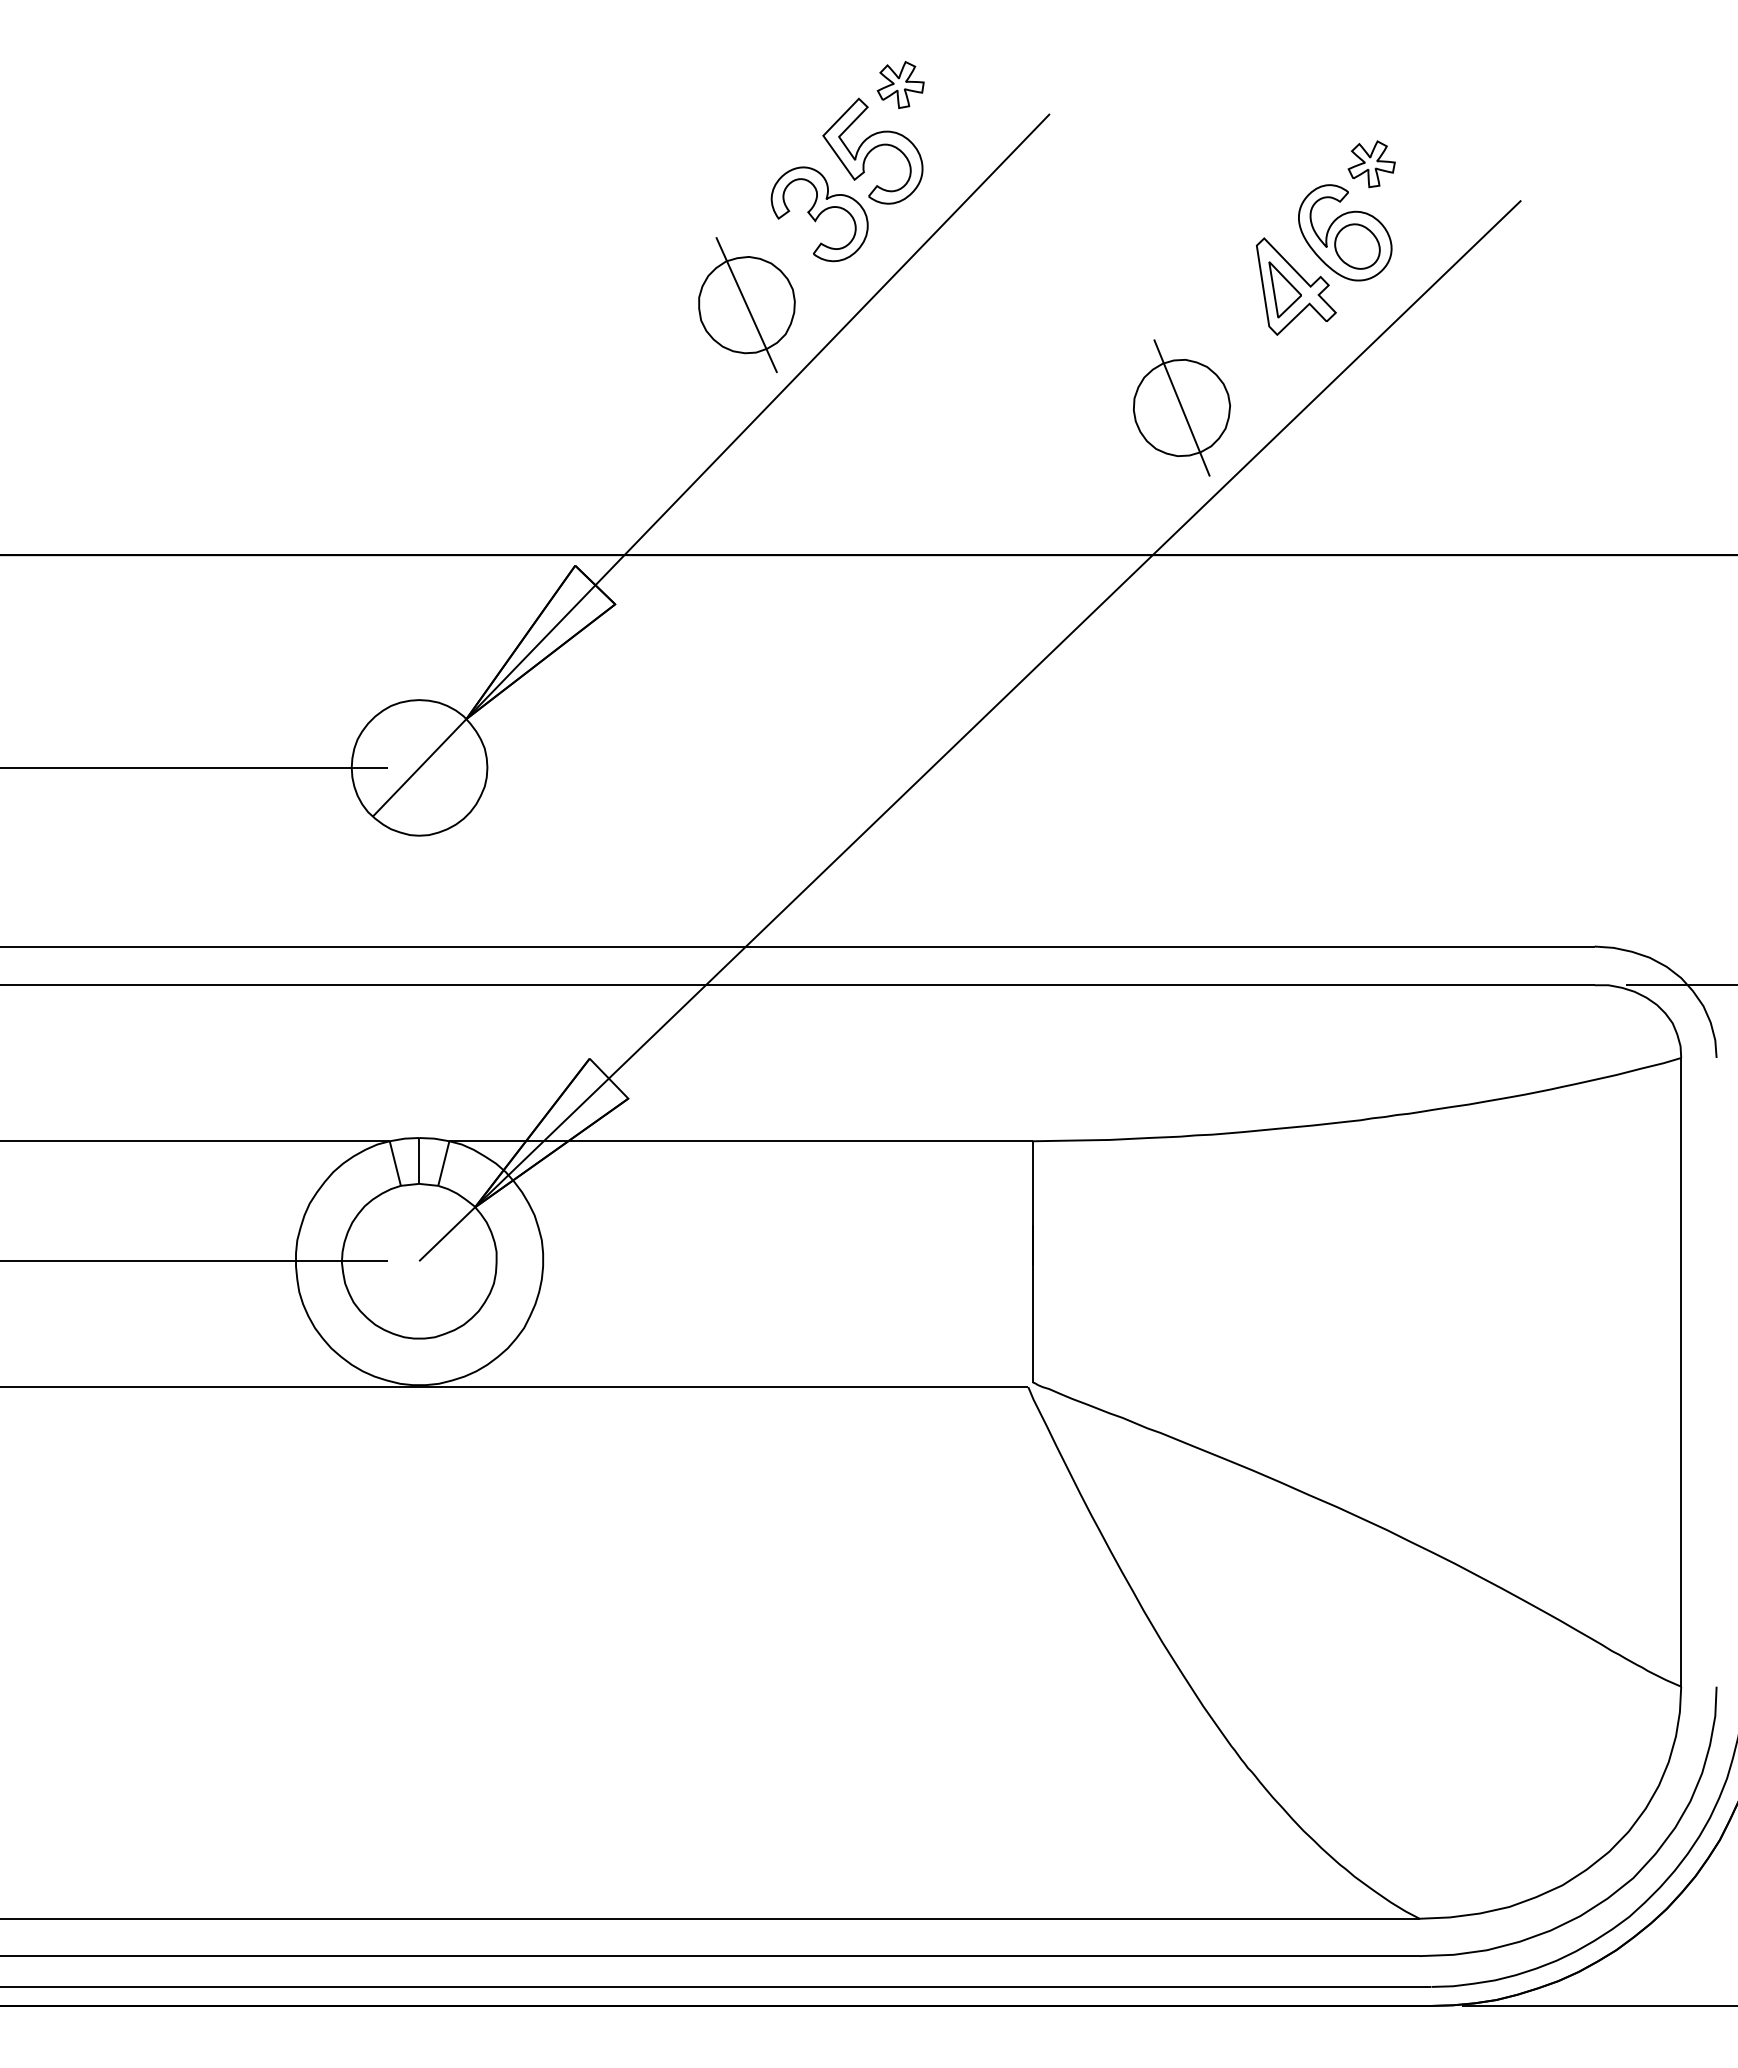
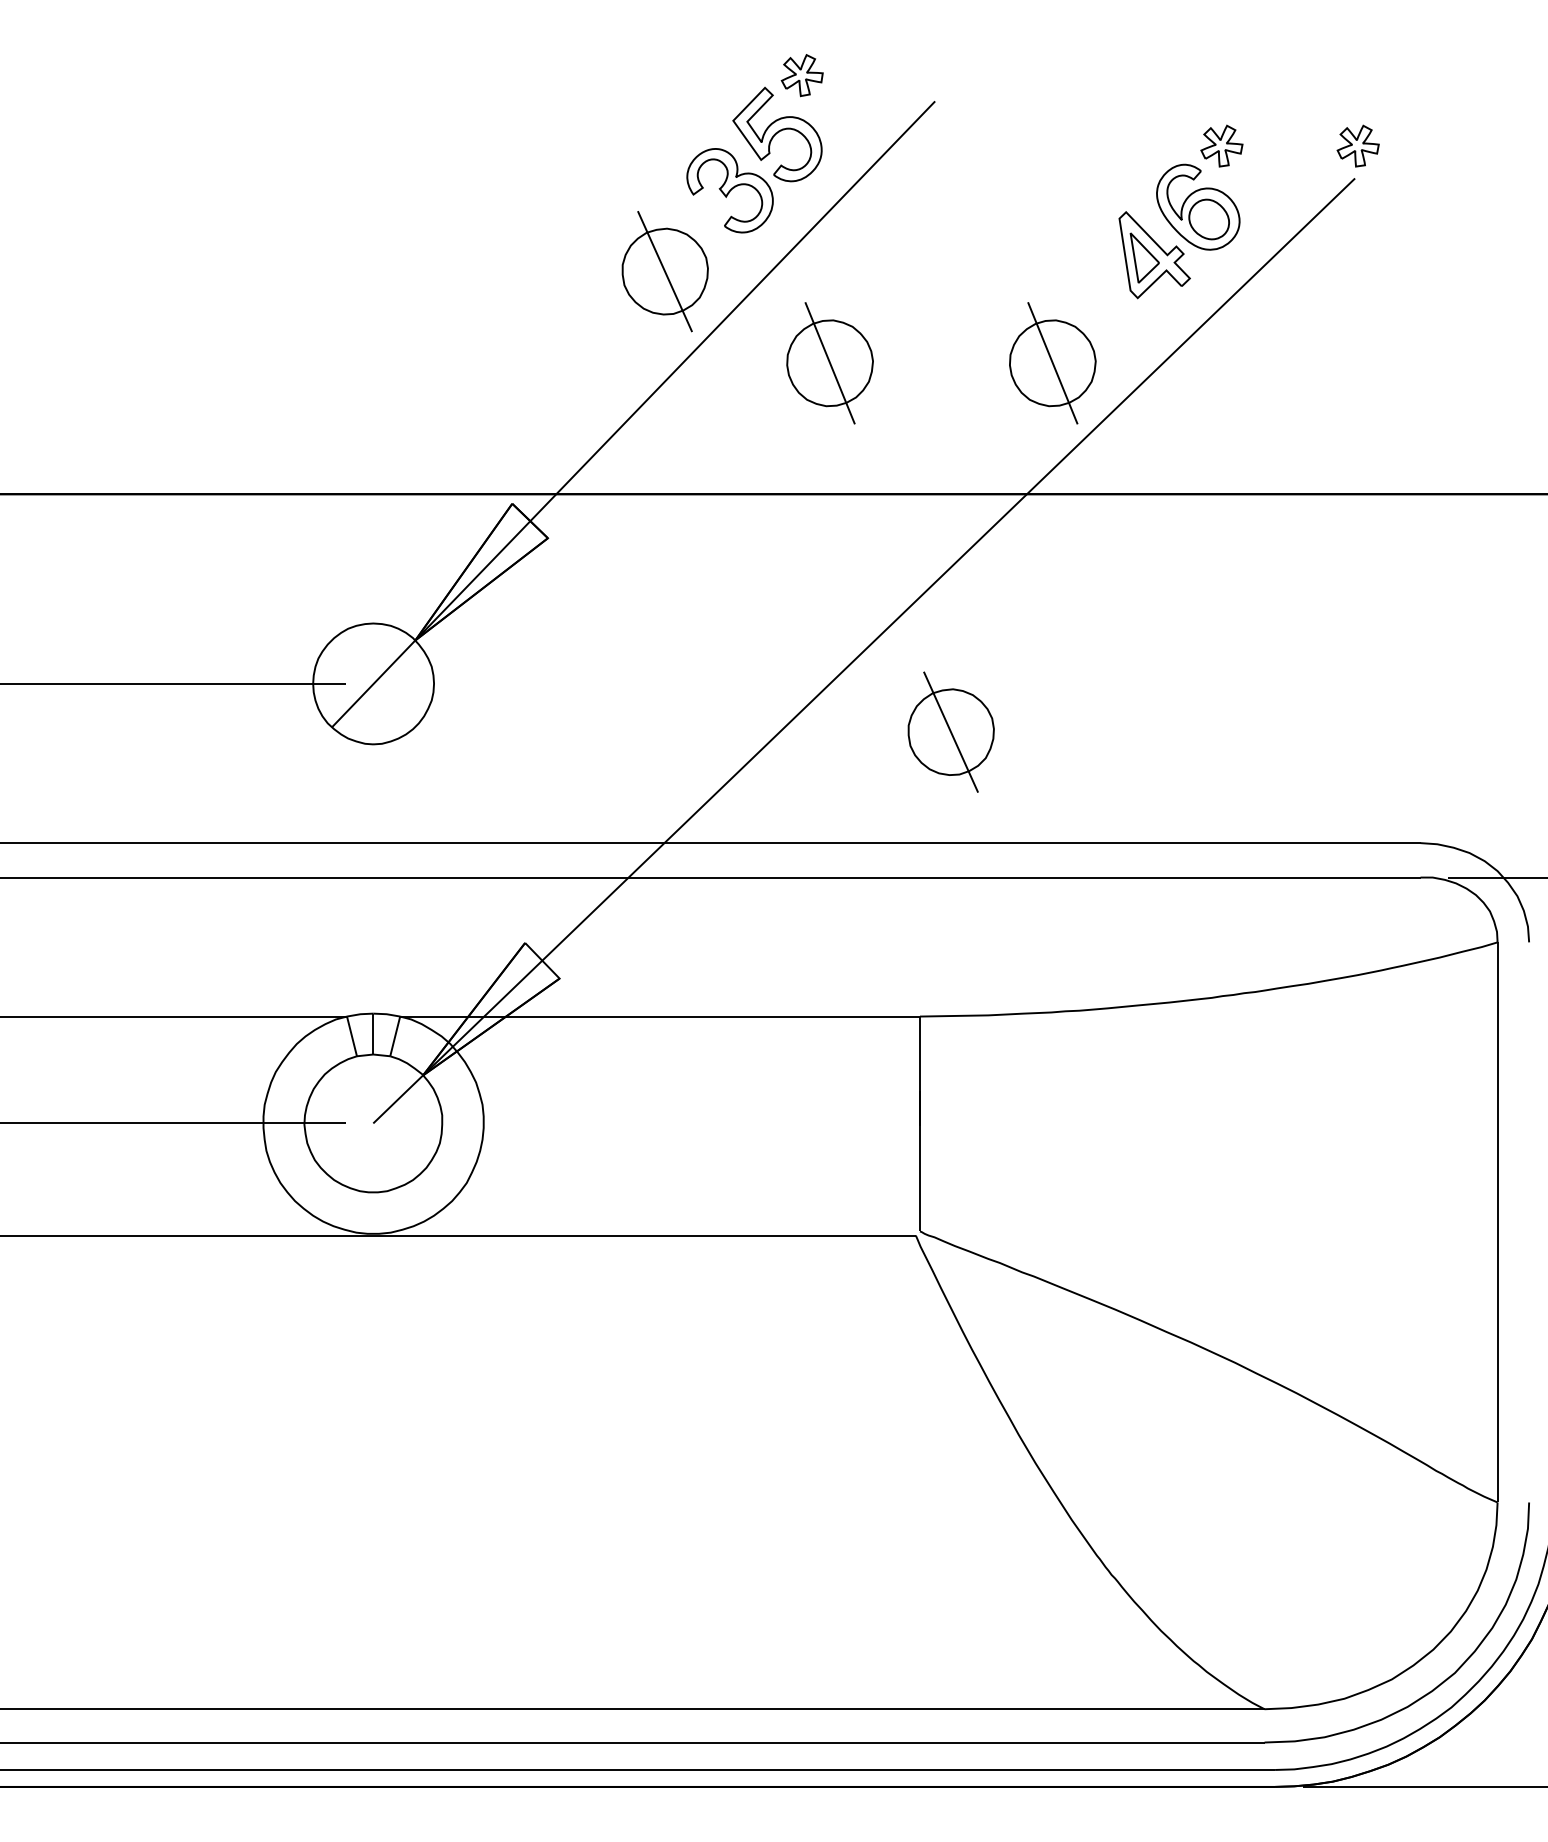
part: (1524, 164) -> (1357, 146), added
part: (932, 407) -> (830, 362), added
part: (1067, 822) -> (950, 732), added

